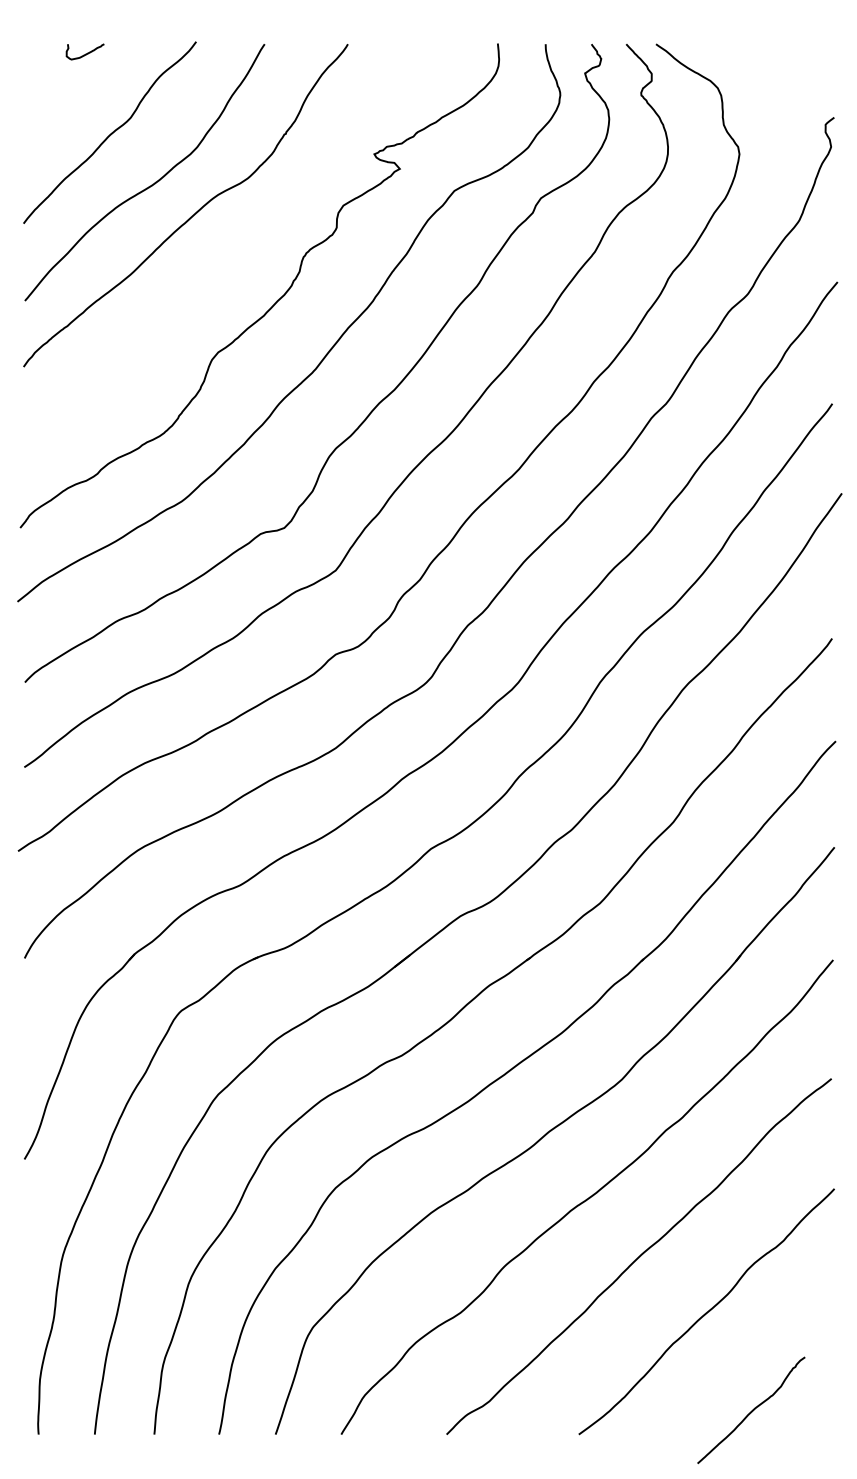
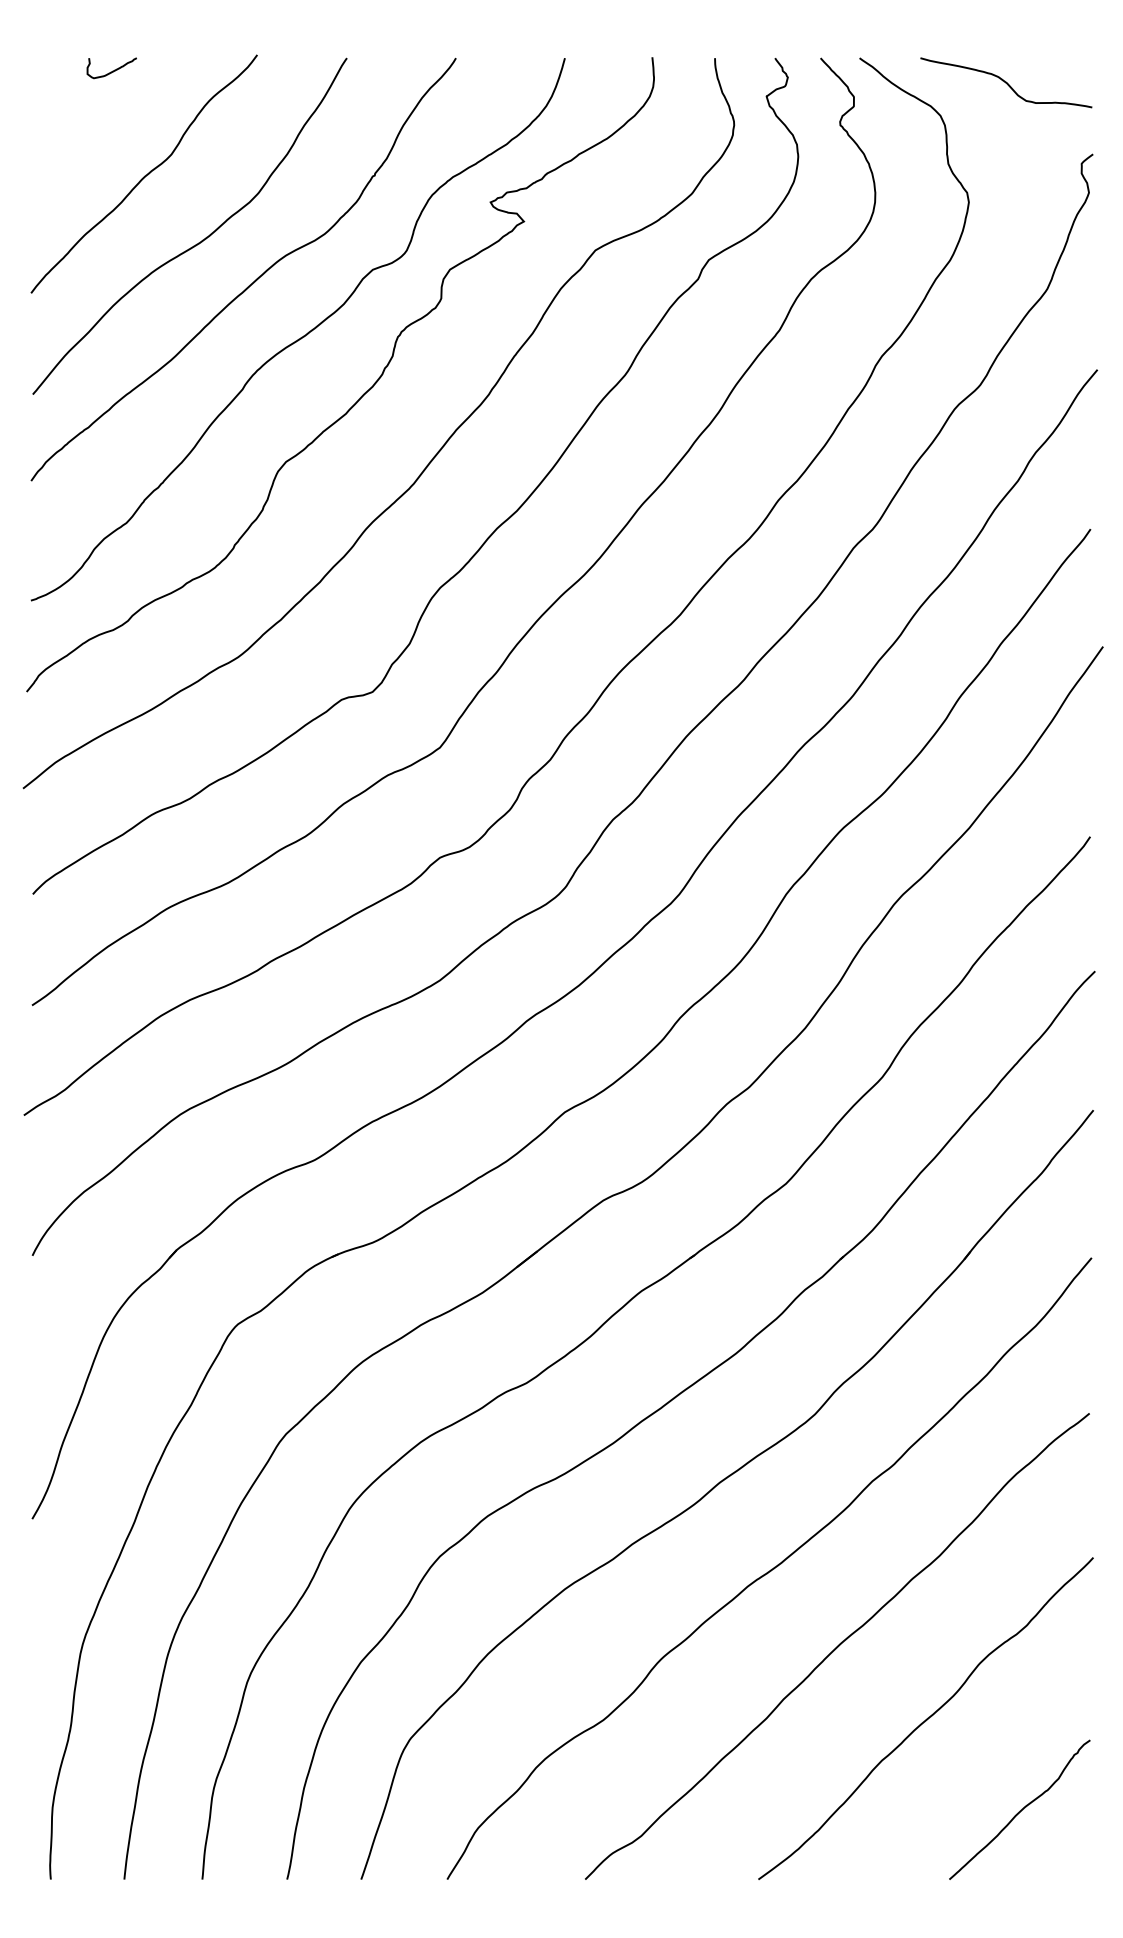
curve: (767, 62) -> (1005, 82), added
curve: (231, 255) -> (303, 334), added
curve: (751, 1410) -> (1020, 1810), moved

